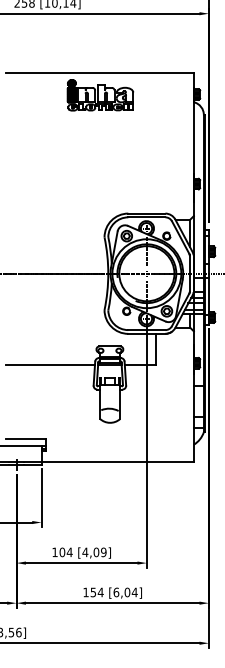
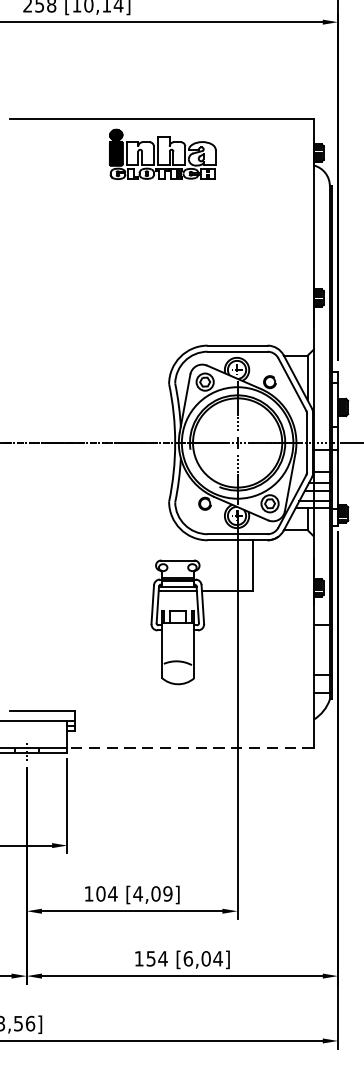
line: (49, 365) -> (80, 591), removed
line: (117, 462) -> (190, 748), solid -> dashed

